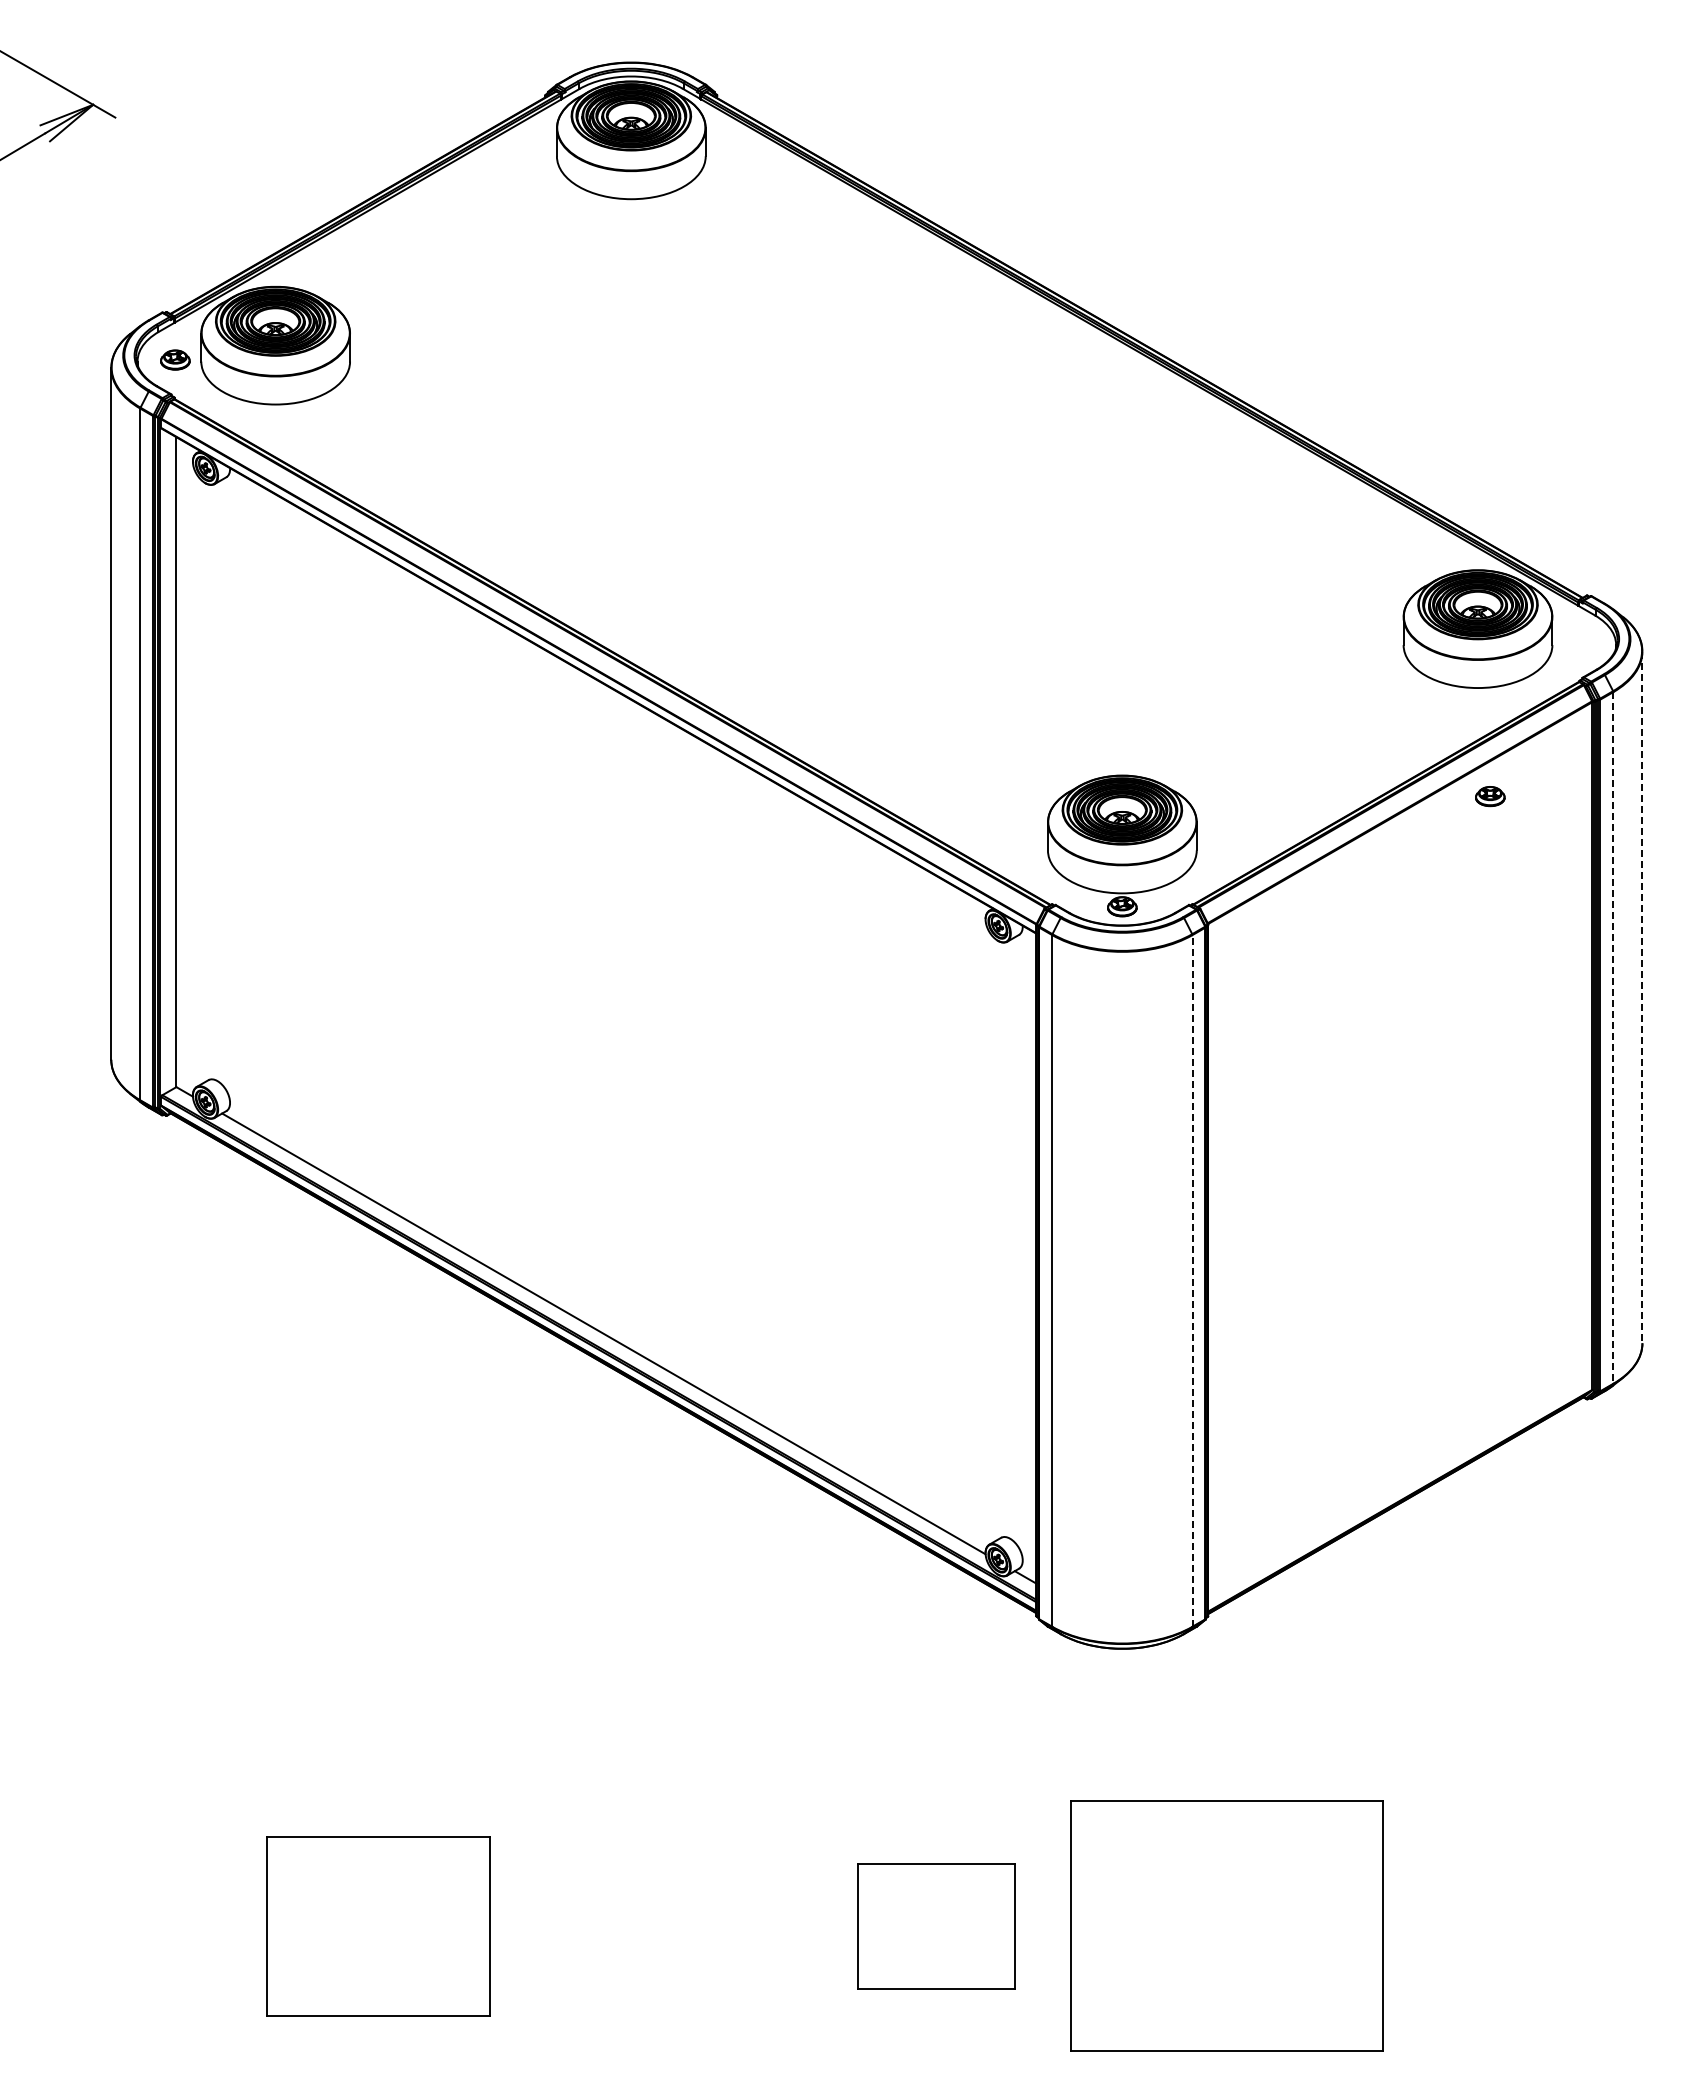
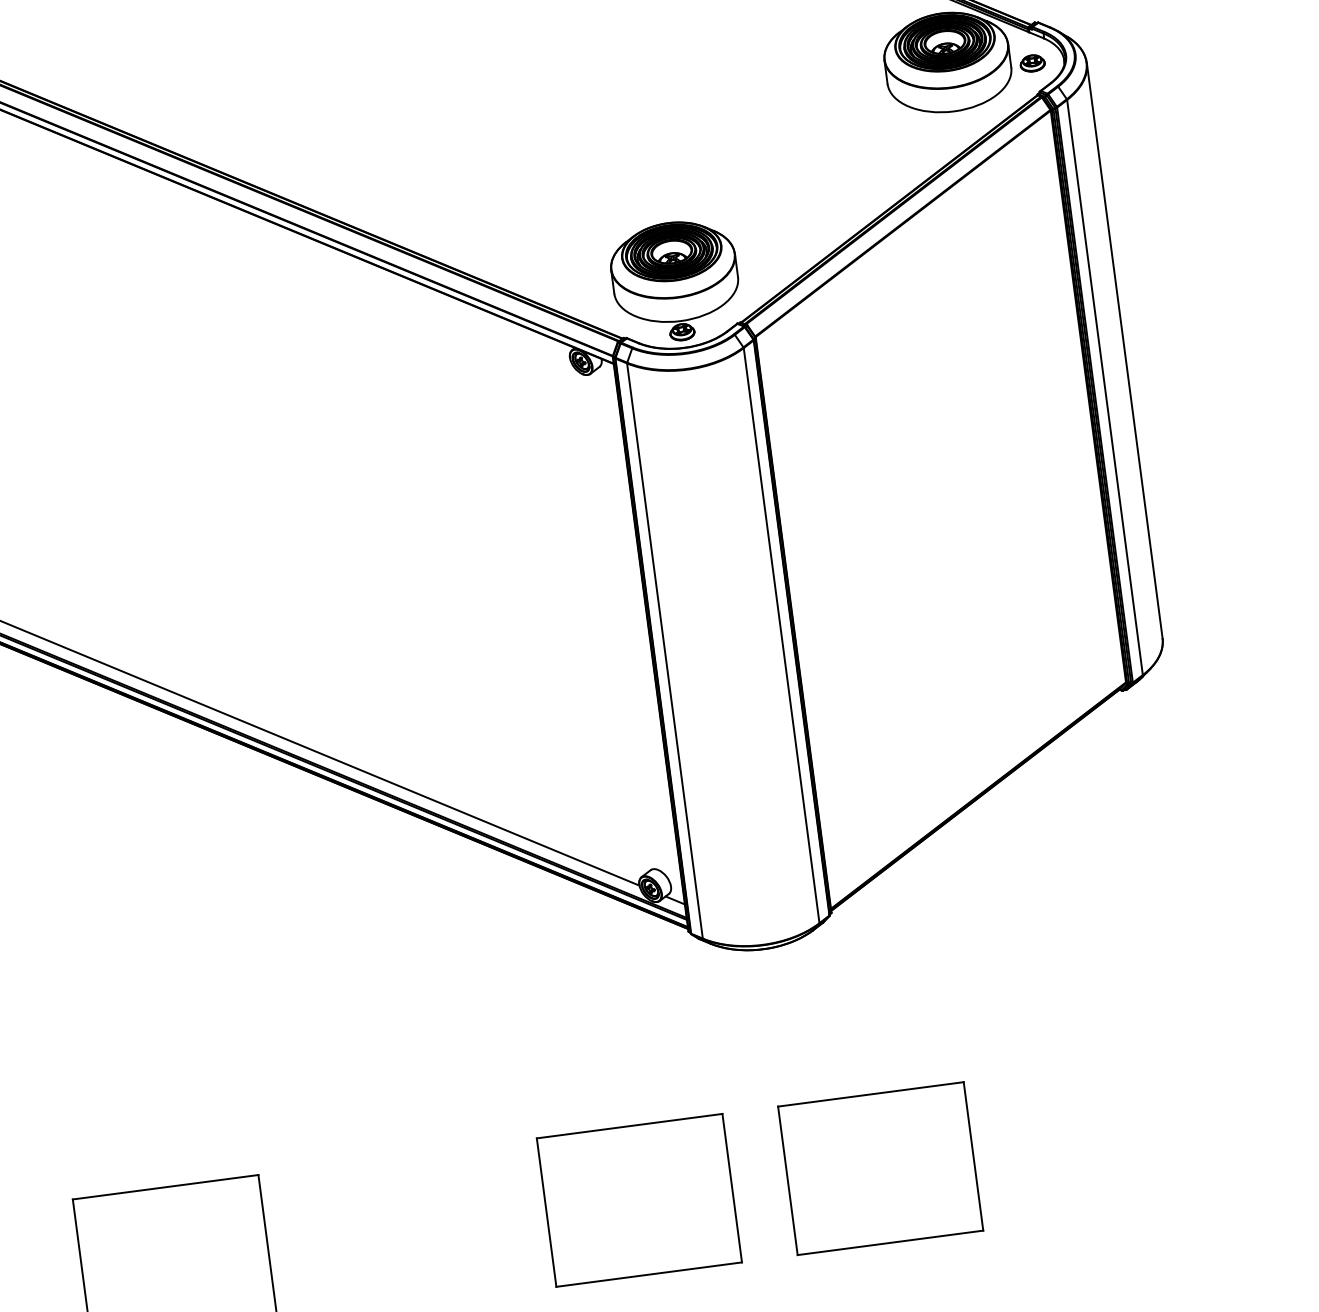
part: (1490, 796) -> (1032, 63), moved
line: (1642, 997) -> (1124, 350), dashed -> solid
line: (1613, 1037) -> (1105, 387), dashed -> solid
line: (1192, 1280) -> (781, 635), dashed -> solid
part: (936, 1926) -> (639, 1200), size x1.43
part: (1226, 1926) -> (880, 1168), size x0.71

